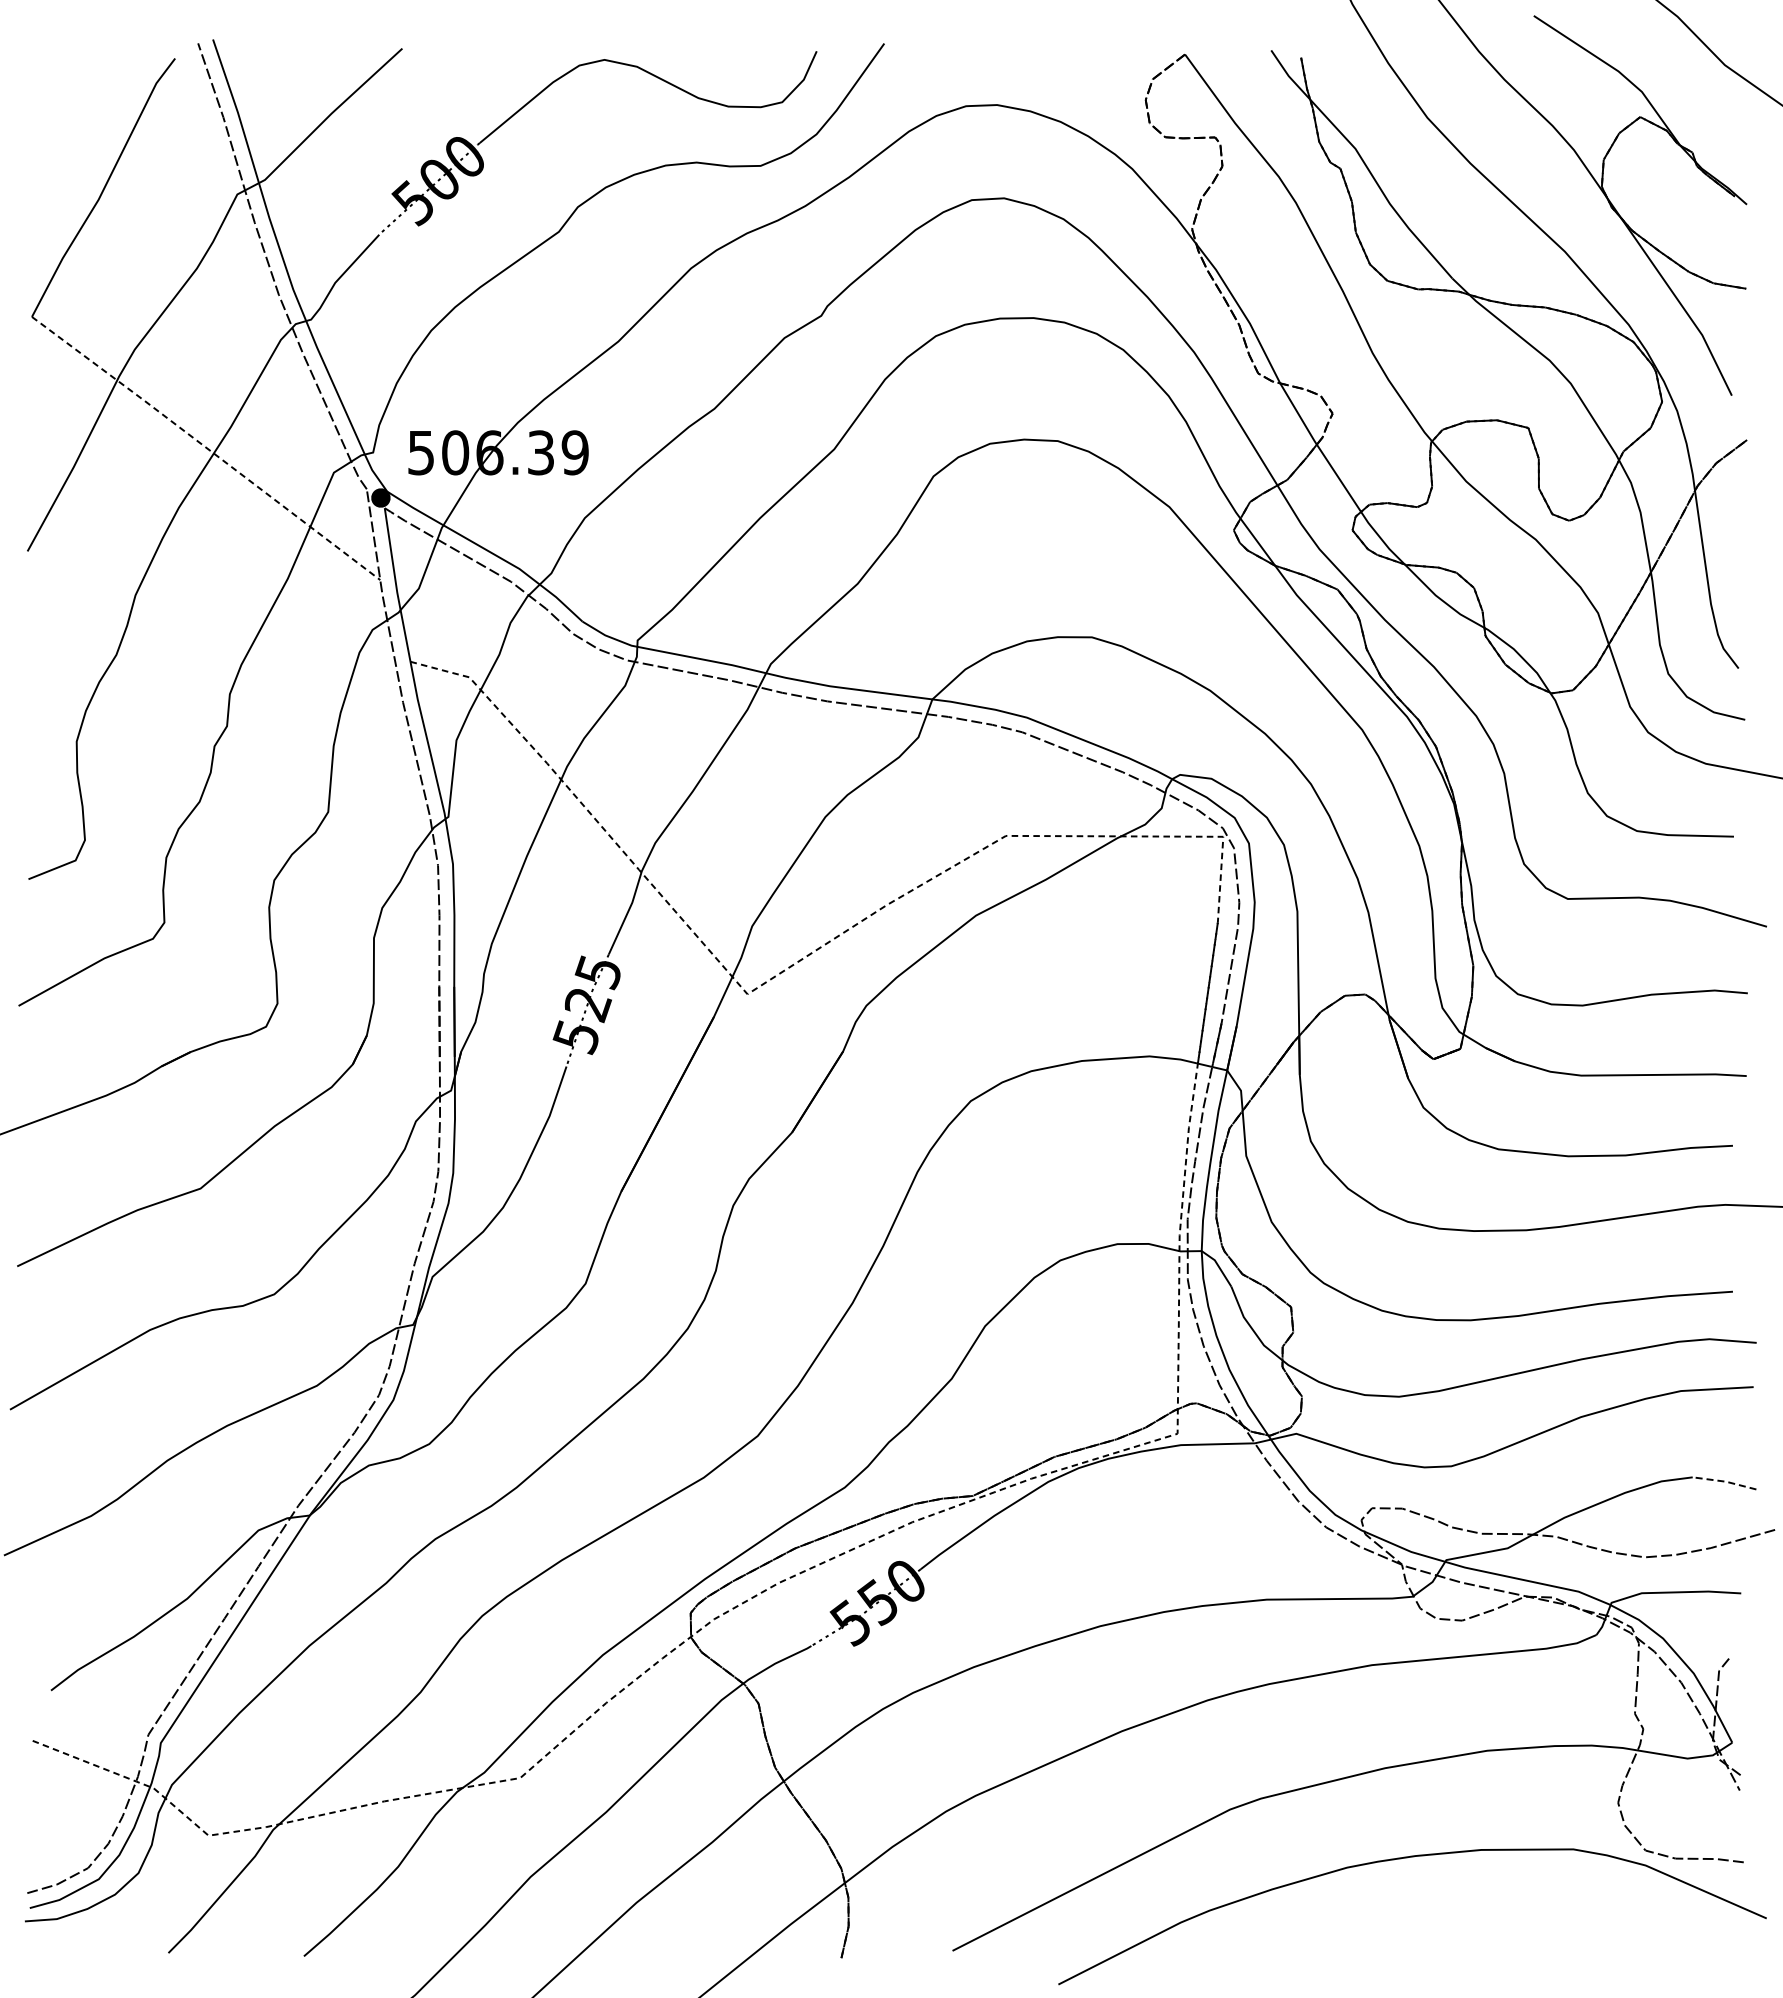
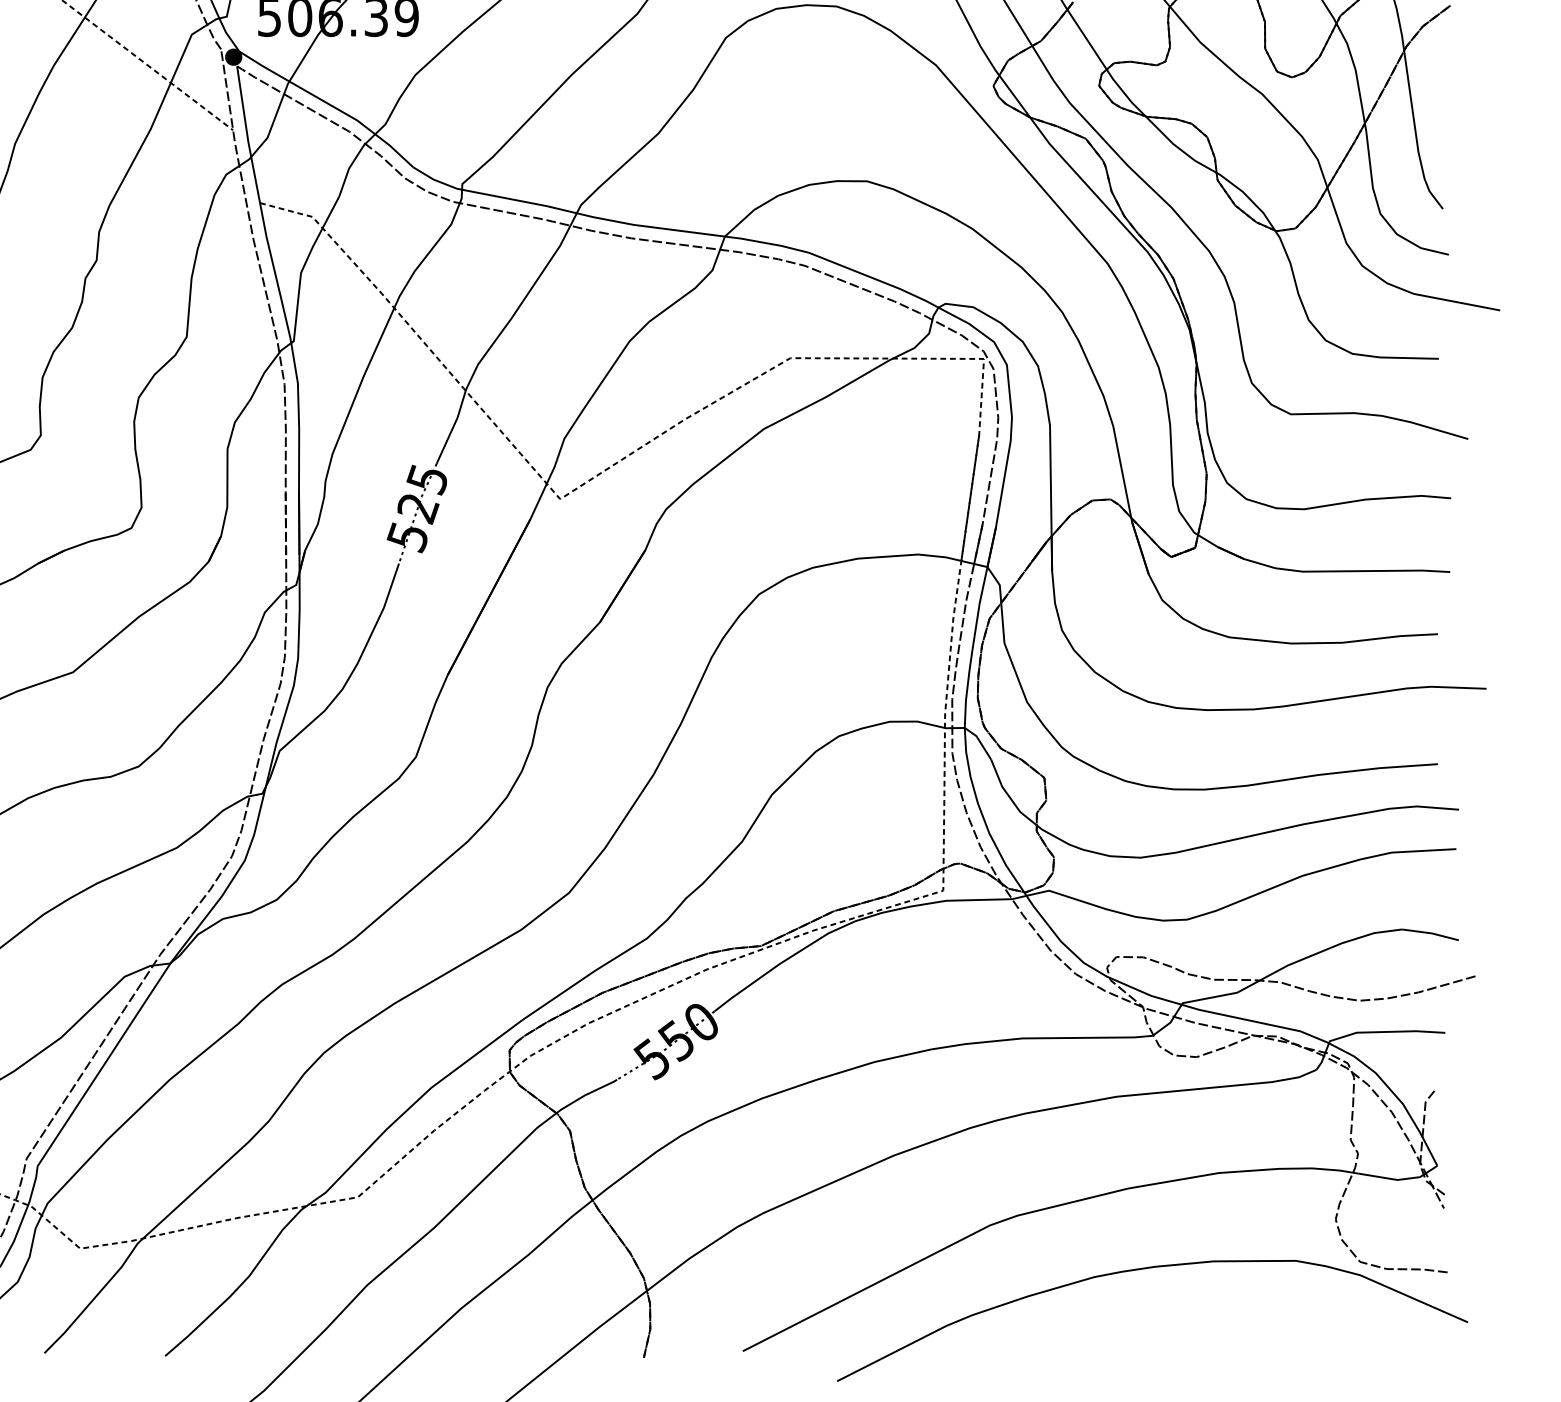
line: (1725, 1481) -> (1431, 933), dashed -> solid

